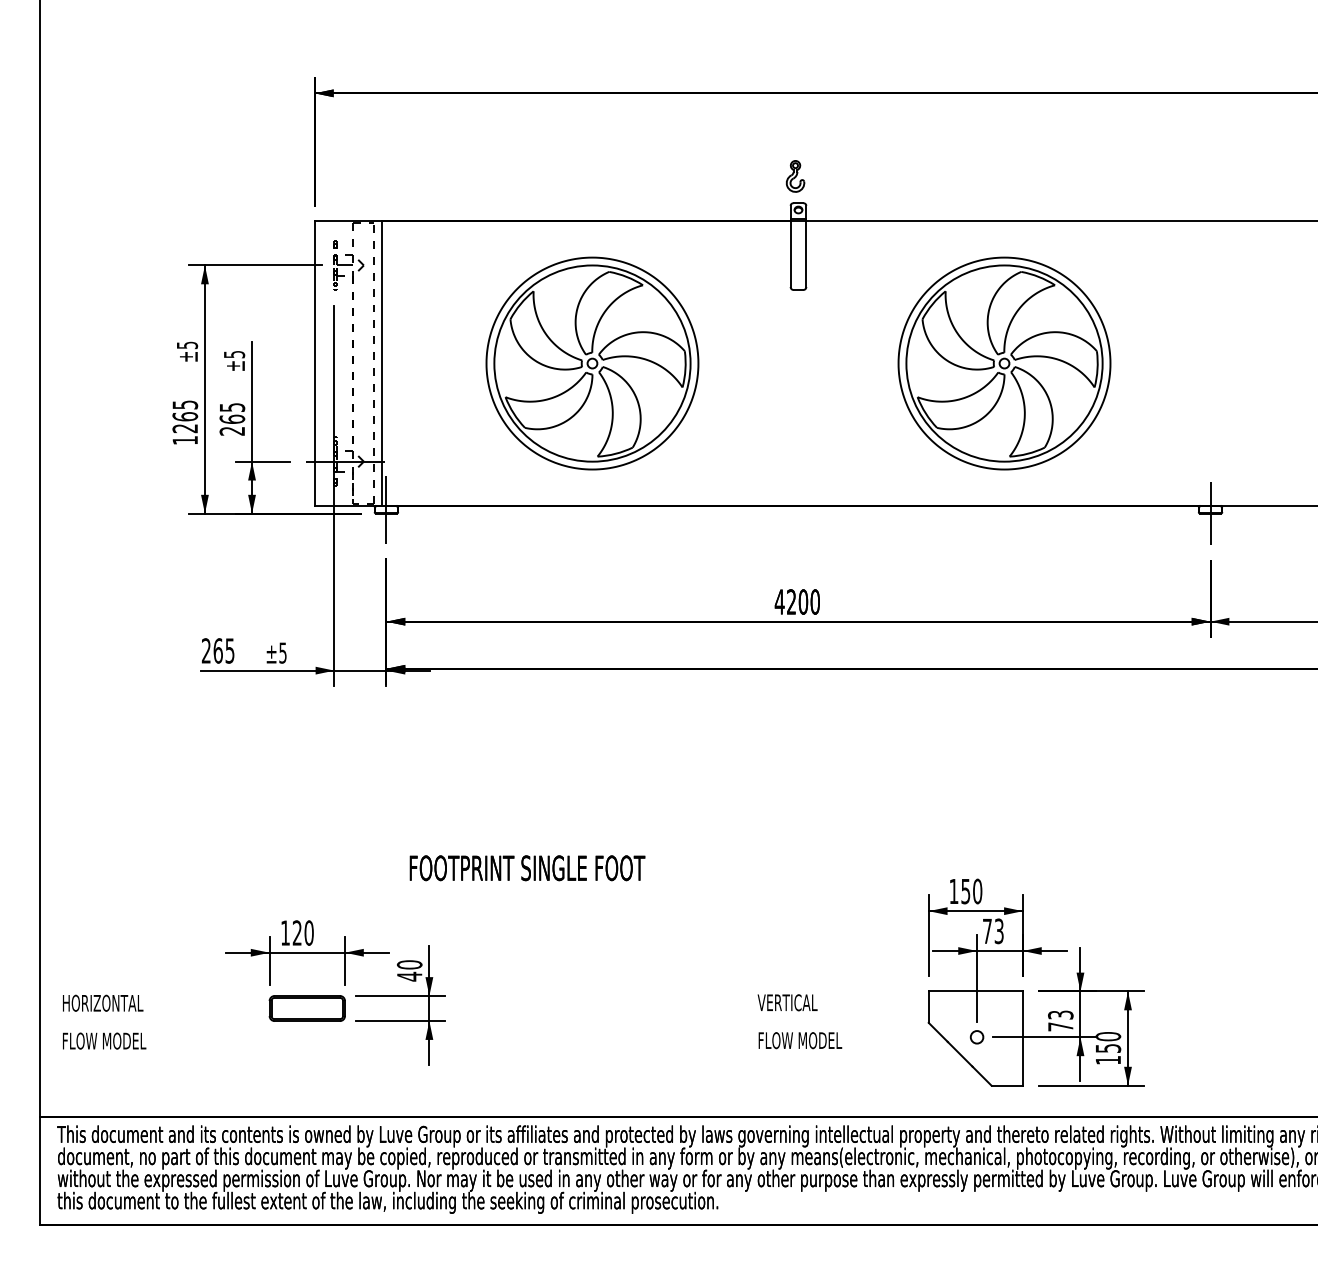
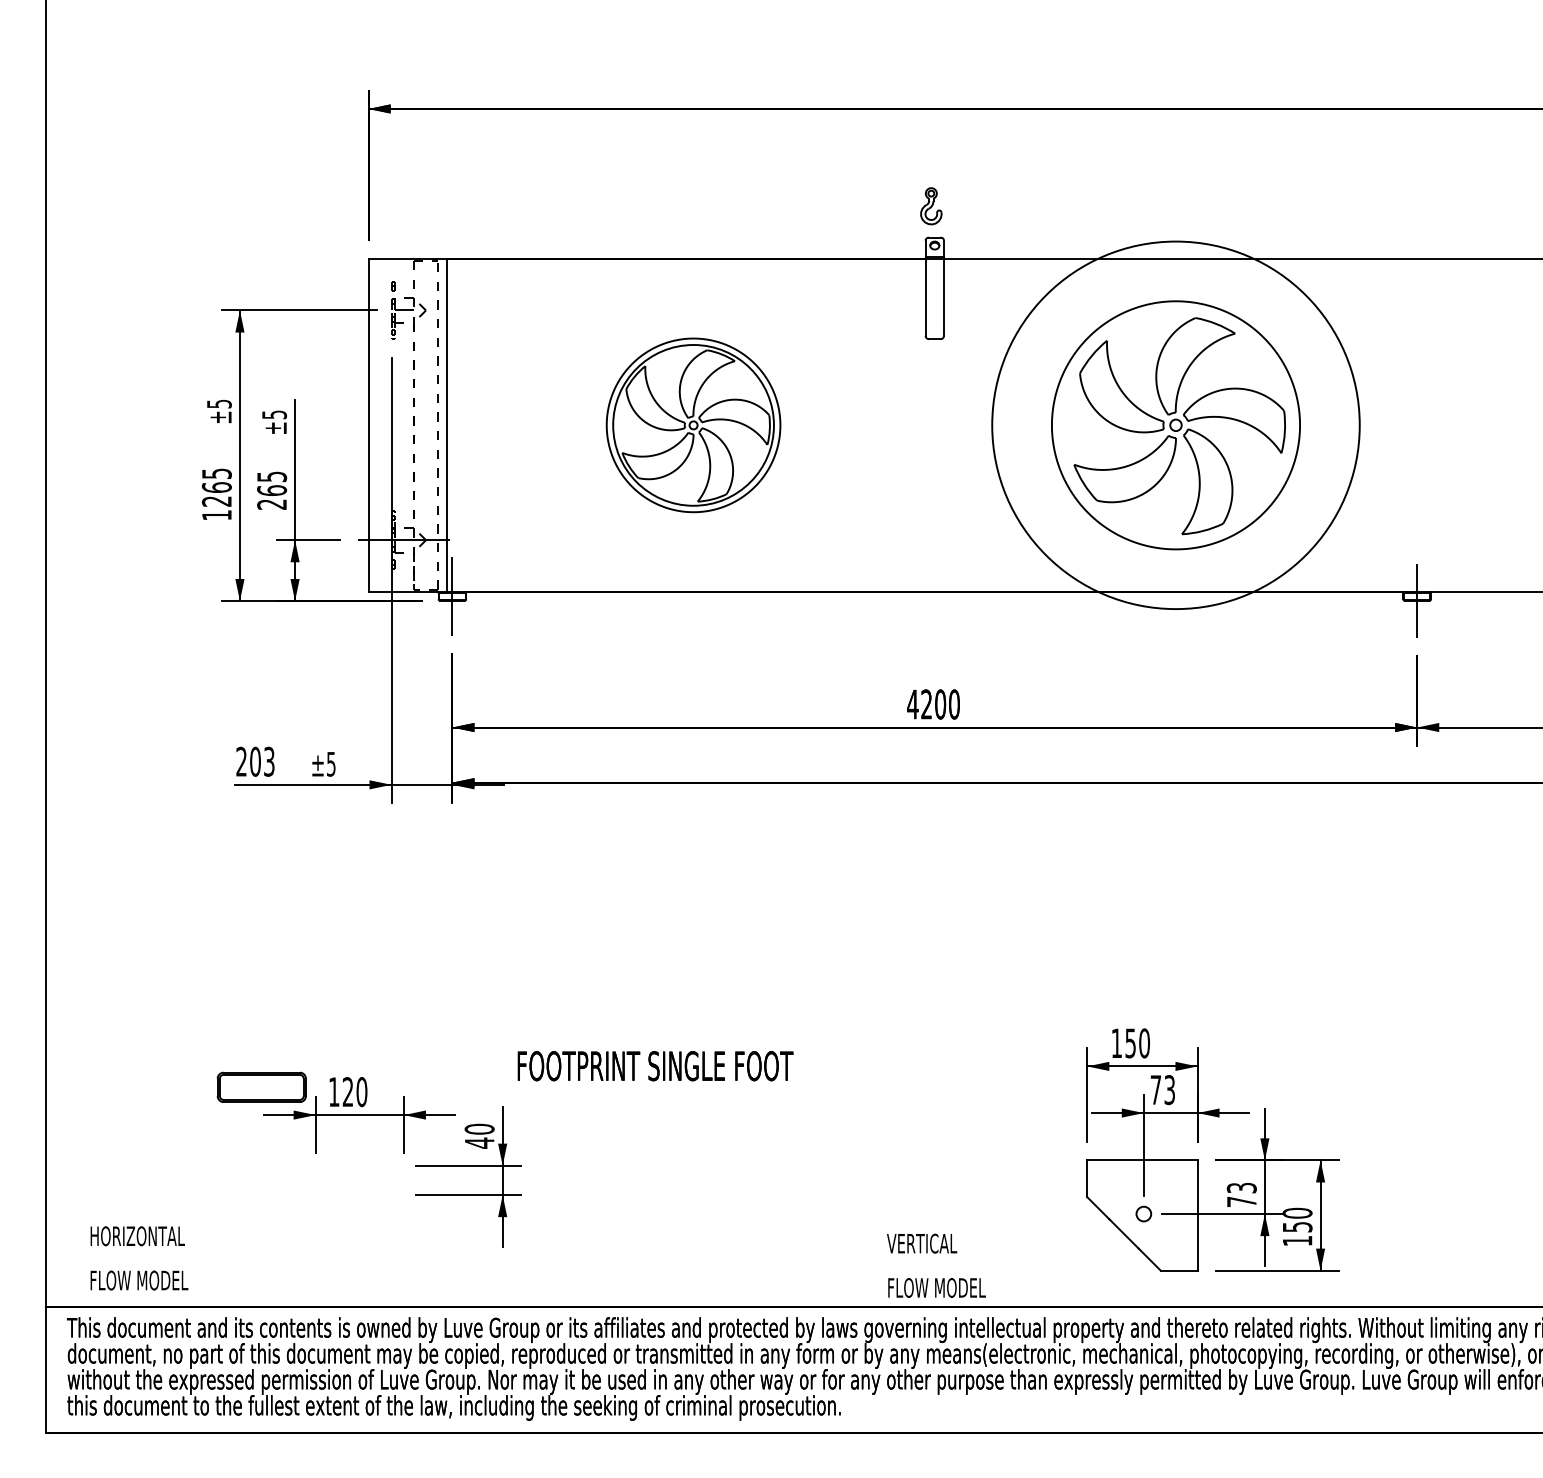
part: (592, 363) -> (693, 425), size x0.7
circle: (1004, 363) -> (1175, 425), size x1.6
text: (224, 650) -> (262, 761), 265 -> 203
text: (527, 868) -> (655, 1066), moved
part: (307, 1007) -> (261, 1086), moved
text: (799, 1021) -> (936, 1265), moved
text: (104, 1022) -> (139, 1258), moved

